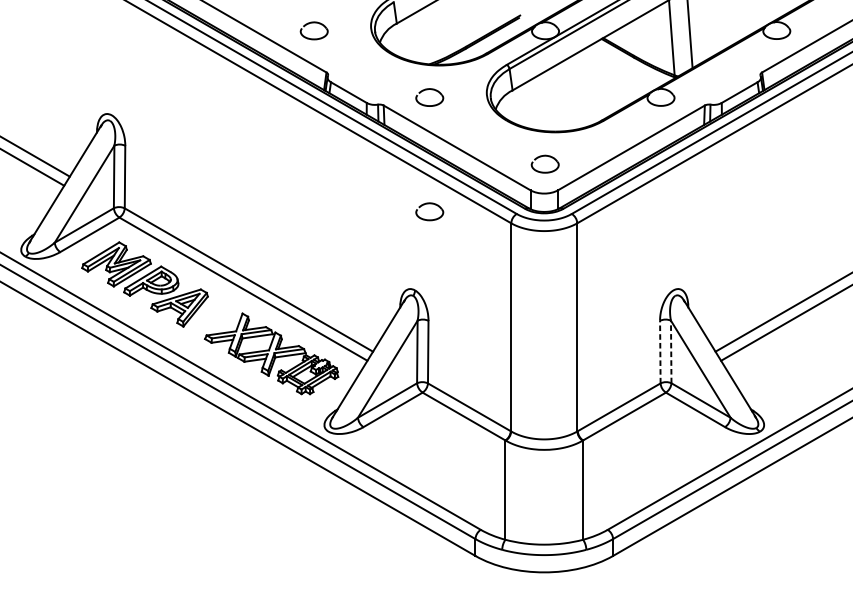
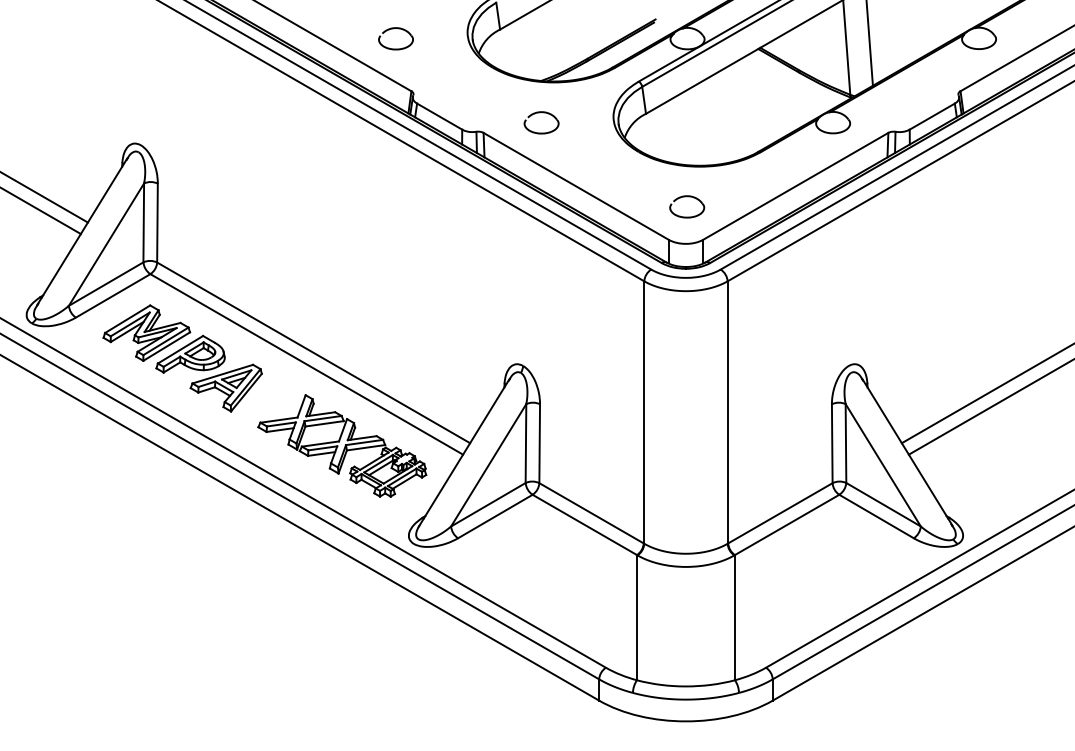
part: (429, 204) -> (541, 257), removed
line: (660, 351) -> (832, 443), dashed -> solid
line: (670, 351) -> (845, 443), dashed -> solid

